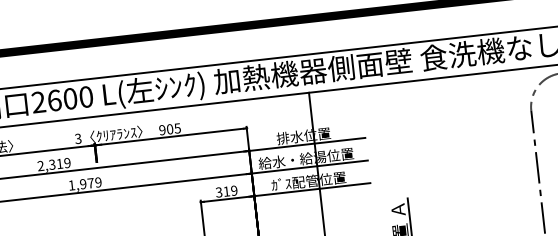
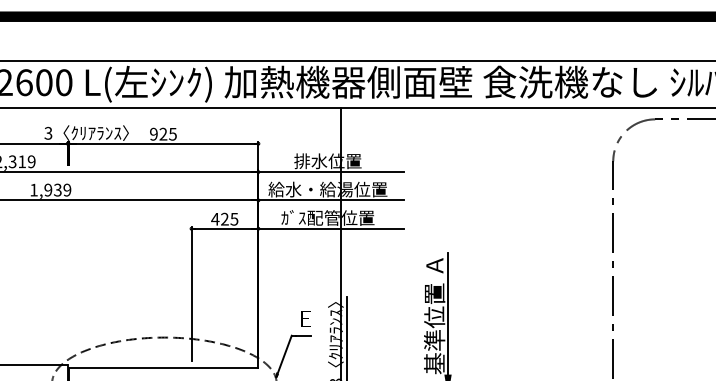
text: (170, 129) -> (163, 134), 905 -> 925
text: (90, 182) -> (57, 189), 1,979 -> 1,939
text: (226, 191) -> (224, 218), 319 -> 425

